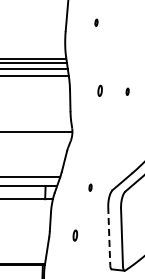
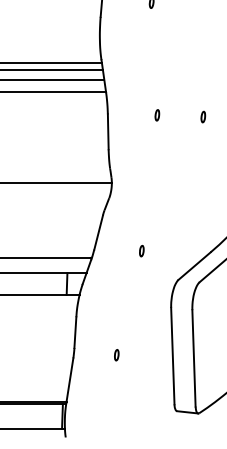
part: (99, 90) -> (156, 114), size x0.62
part: (90, 187) -> (141, 250), moved
part: (75, 235) -> (116, 355), size x0.62
line: (109, 236) -> (173, 356), dashed -> solid

